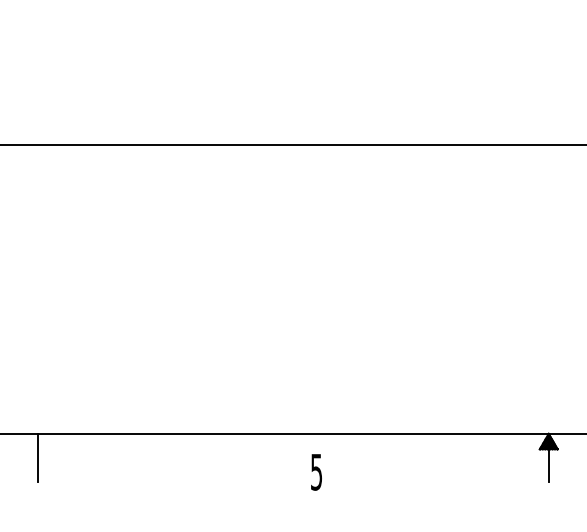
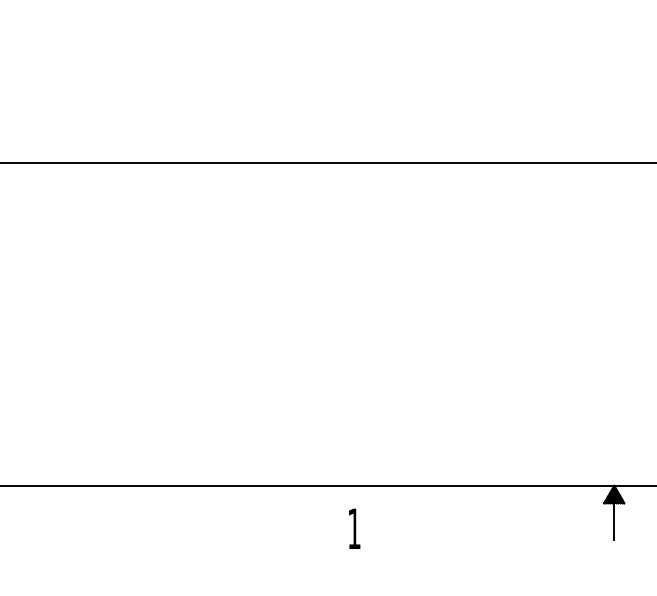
line: (38, 457) -> (42, 512), removed
text: (316, 471) -> (354, 528), 5 -> 1

